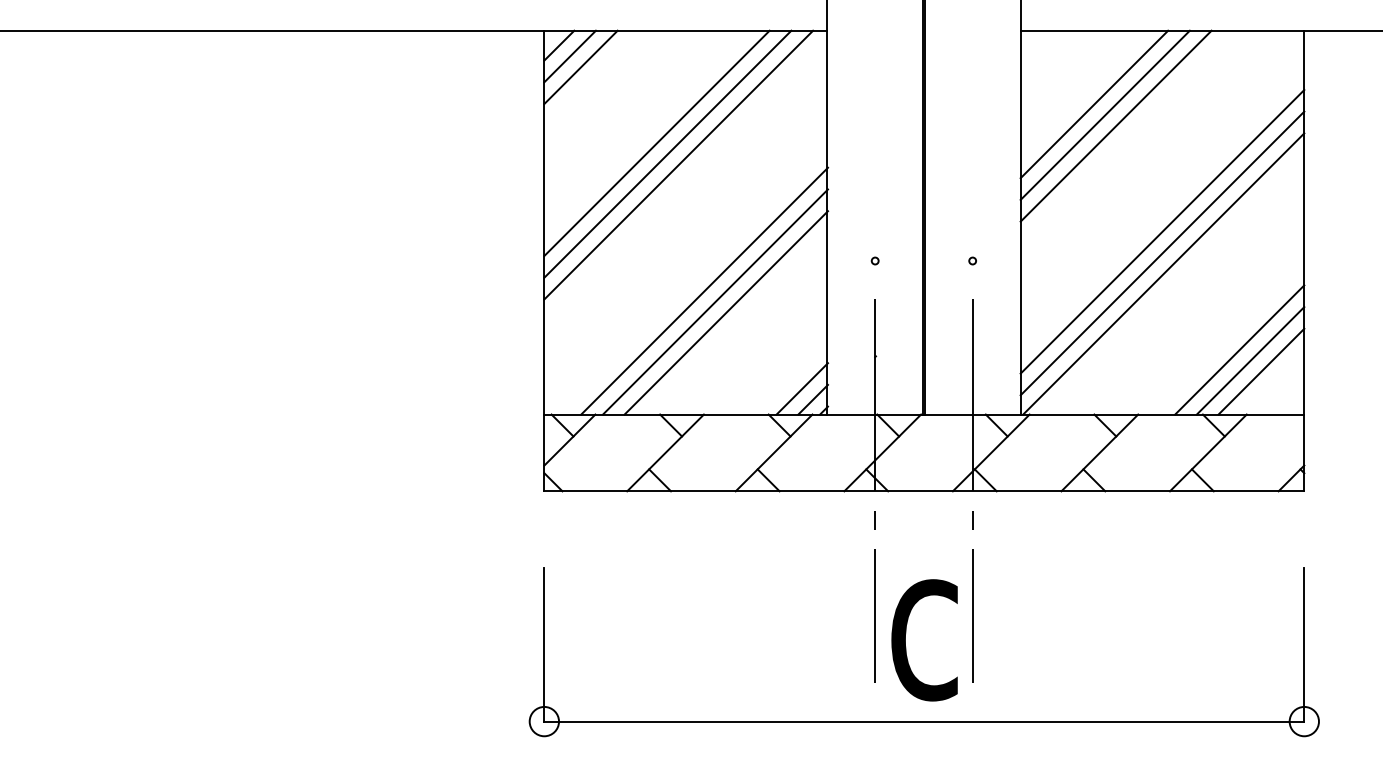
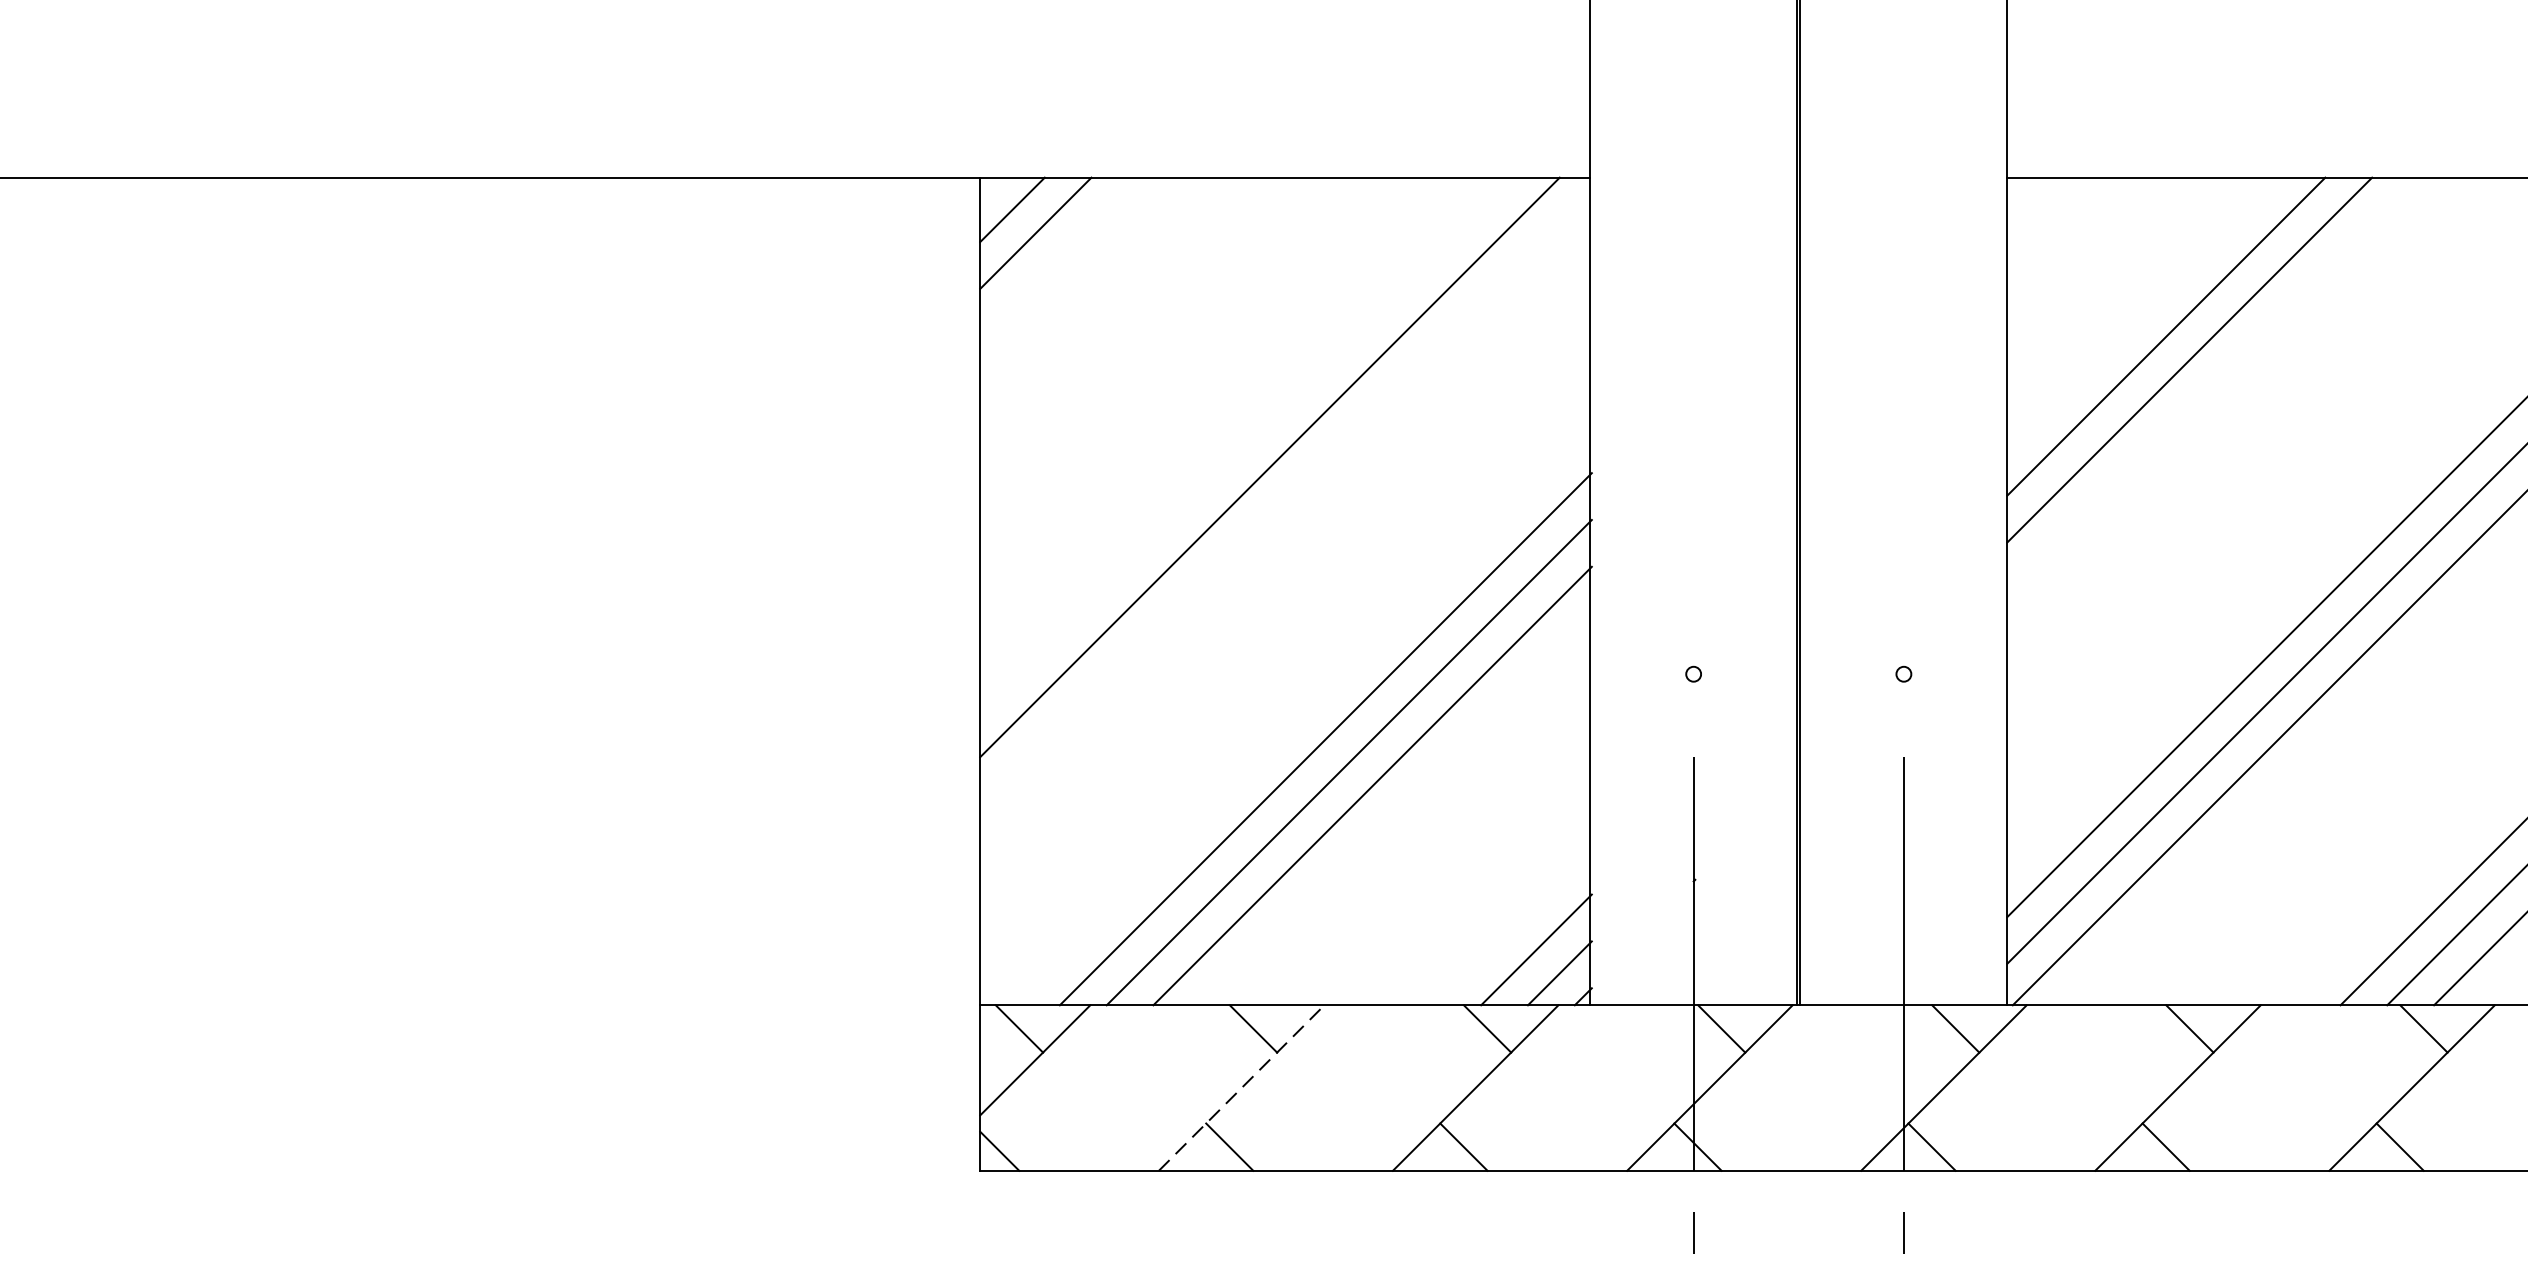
line: (580, 67) -> (1058, 256), removed
line: (1115, 125) -> (2211, 382), removed
line: (656, 143) -> (1222, 420), removed
line: (667, 153) -> (1245, 442), removed
line: (665, 452) -> (1241, 1087), solid -> dashed

